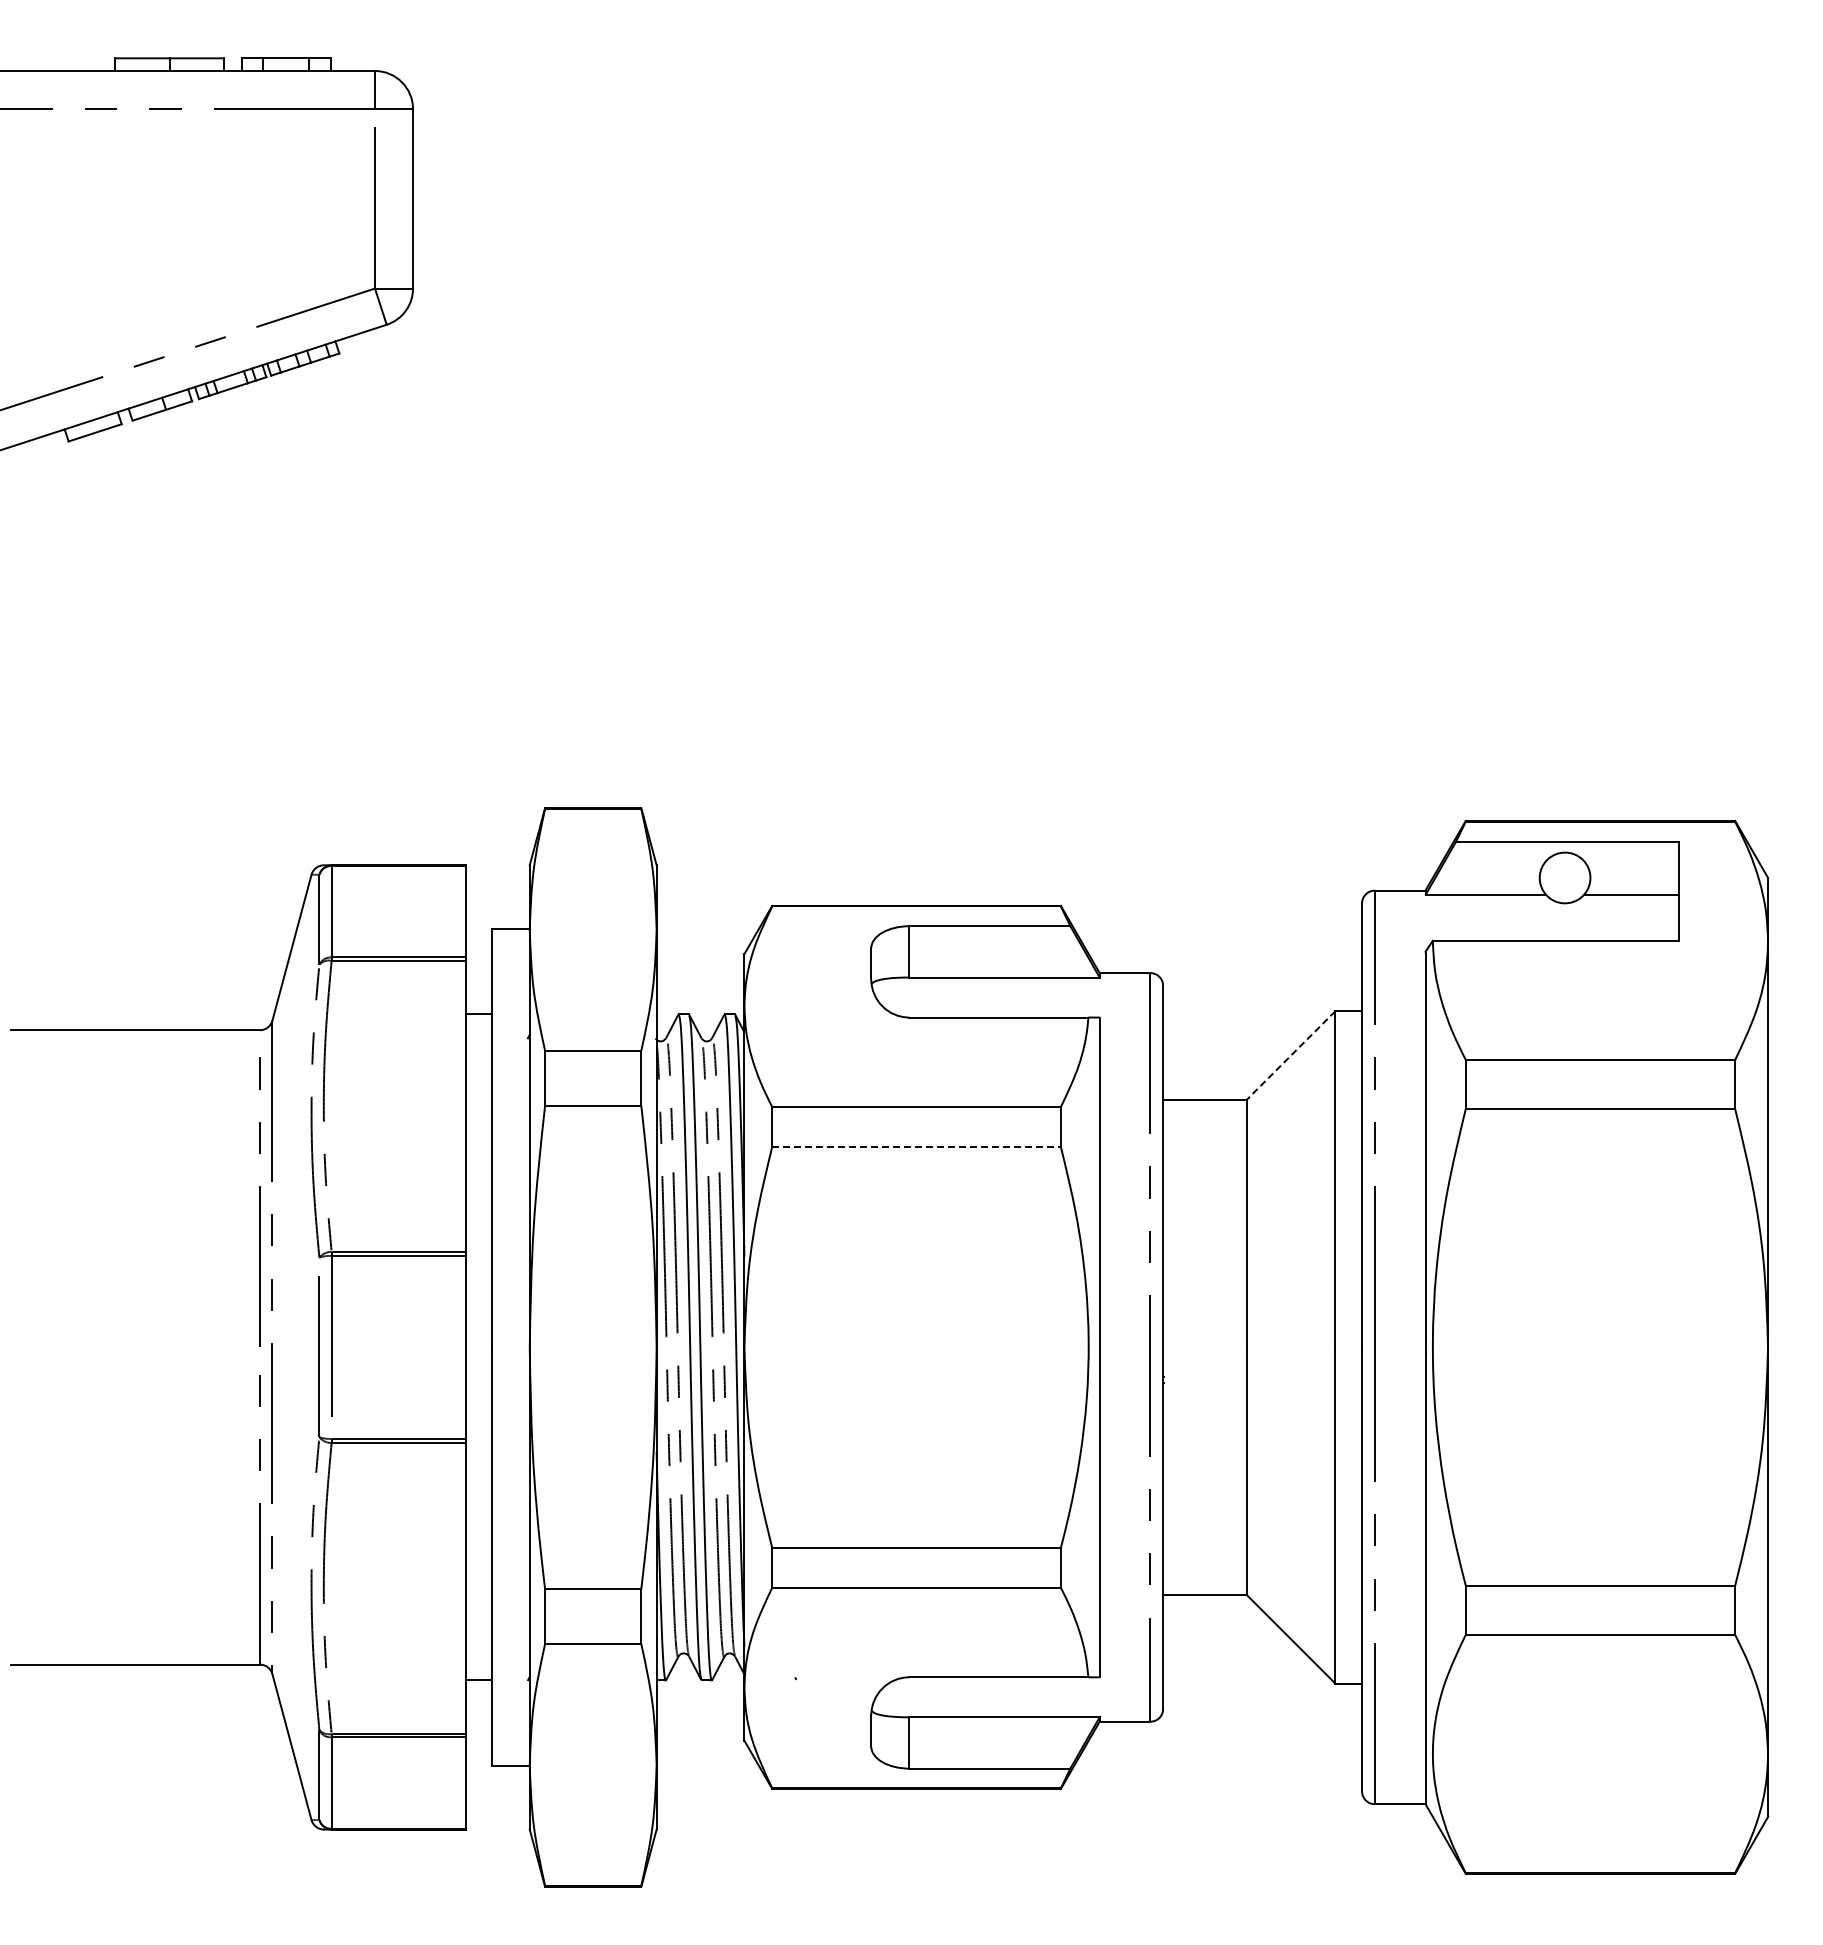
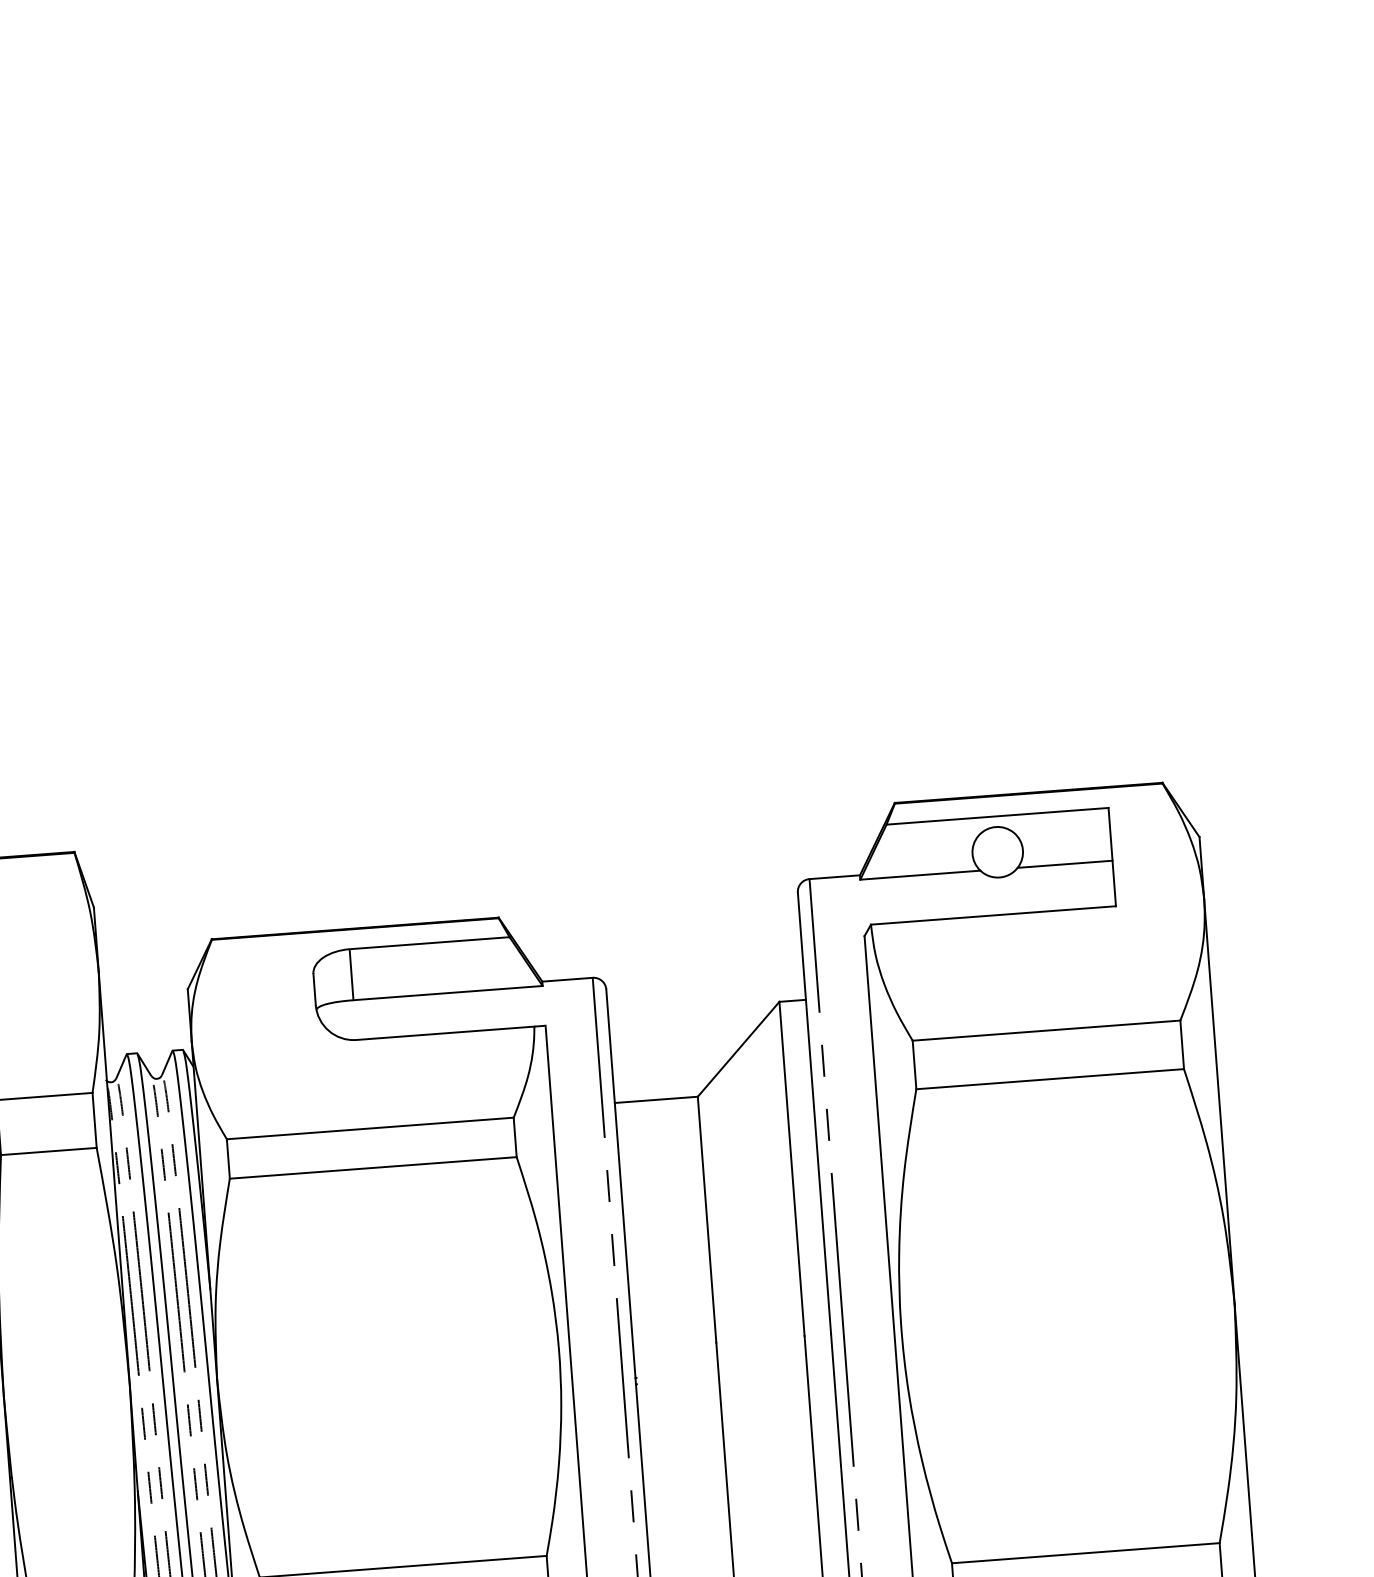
line: (1291, 1055) -> (739, 1049), dashed -> solid
line: (917, 1146) -> (374, 1167), dashed -> solid

